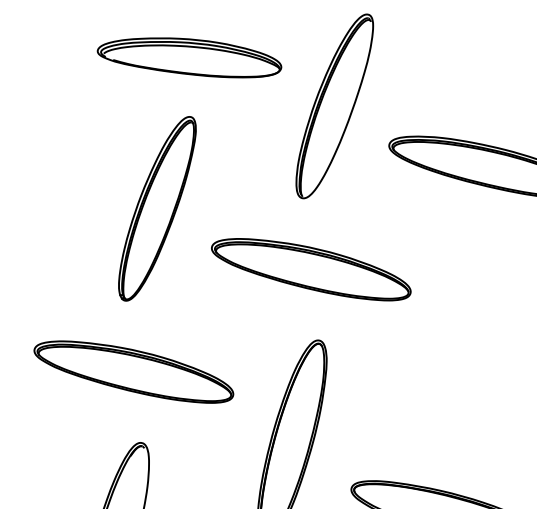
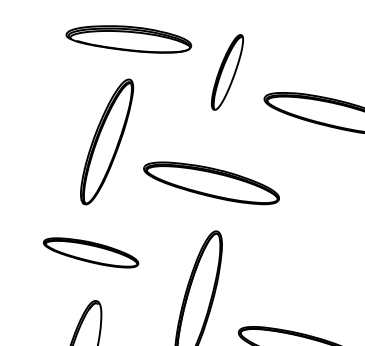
part: (334, 106) -> (227, 72), size x0.6
part: (133, 371) -> (90, 252), size x0.7

